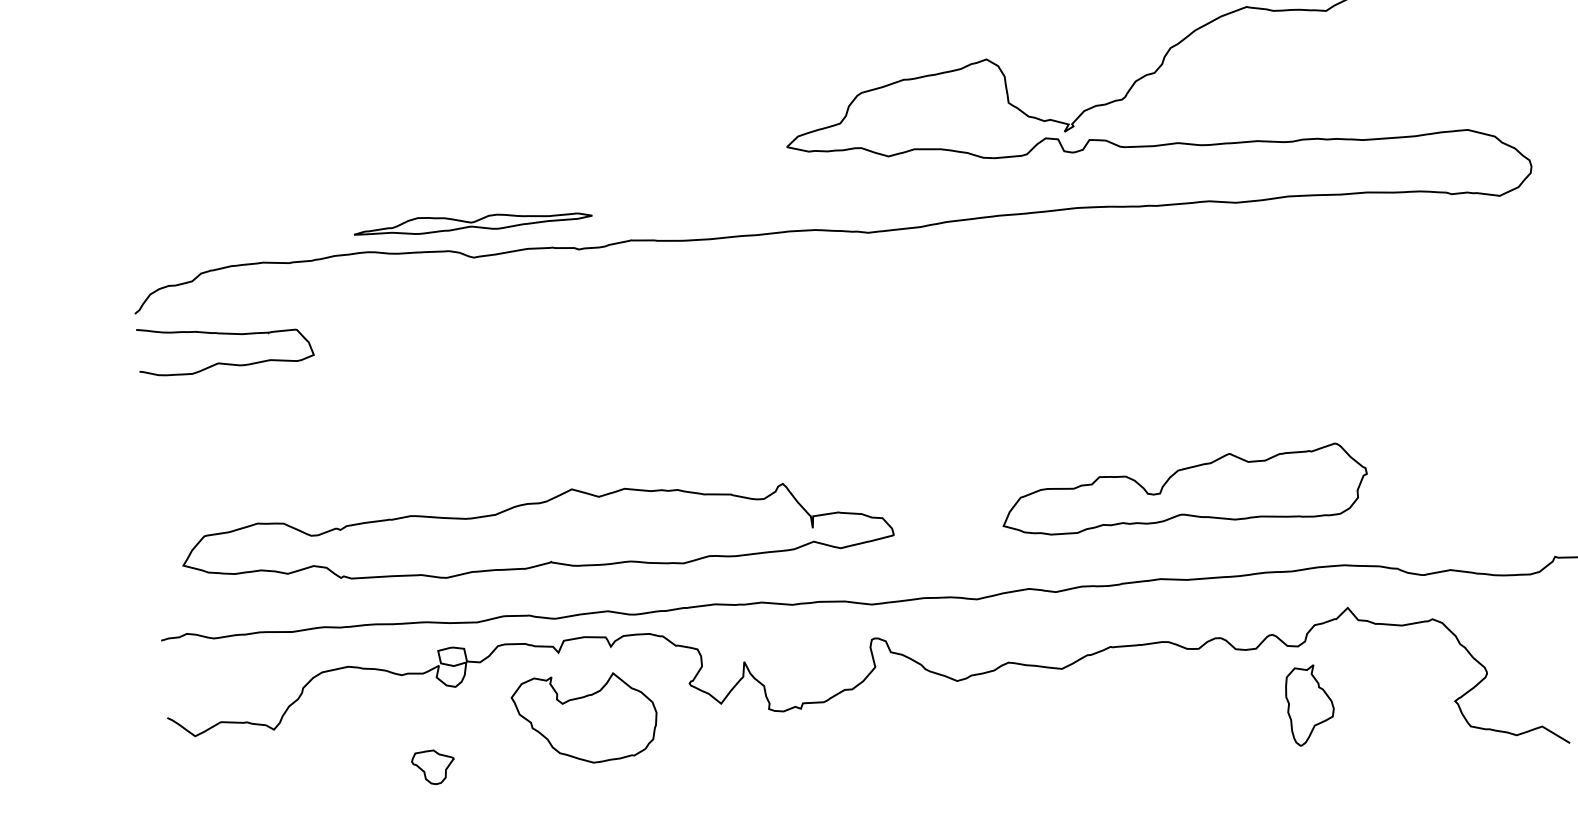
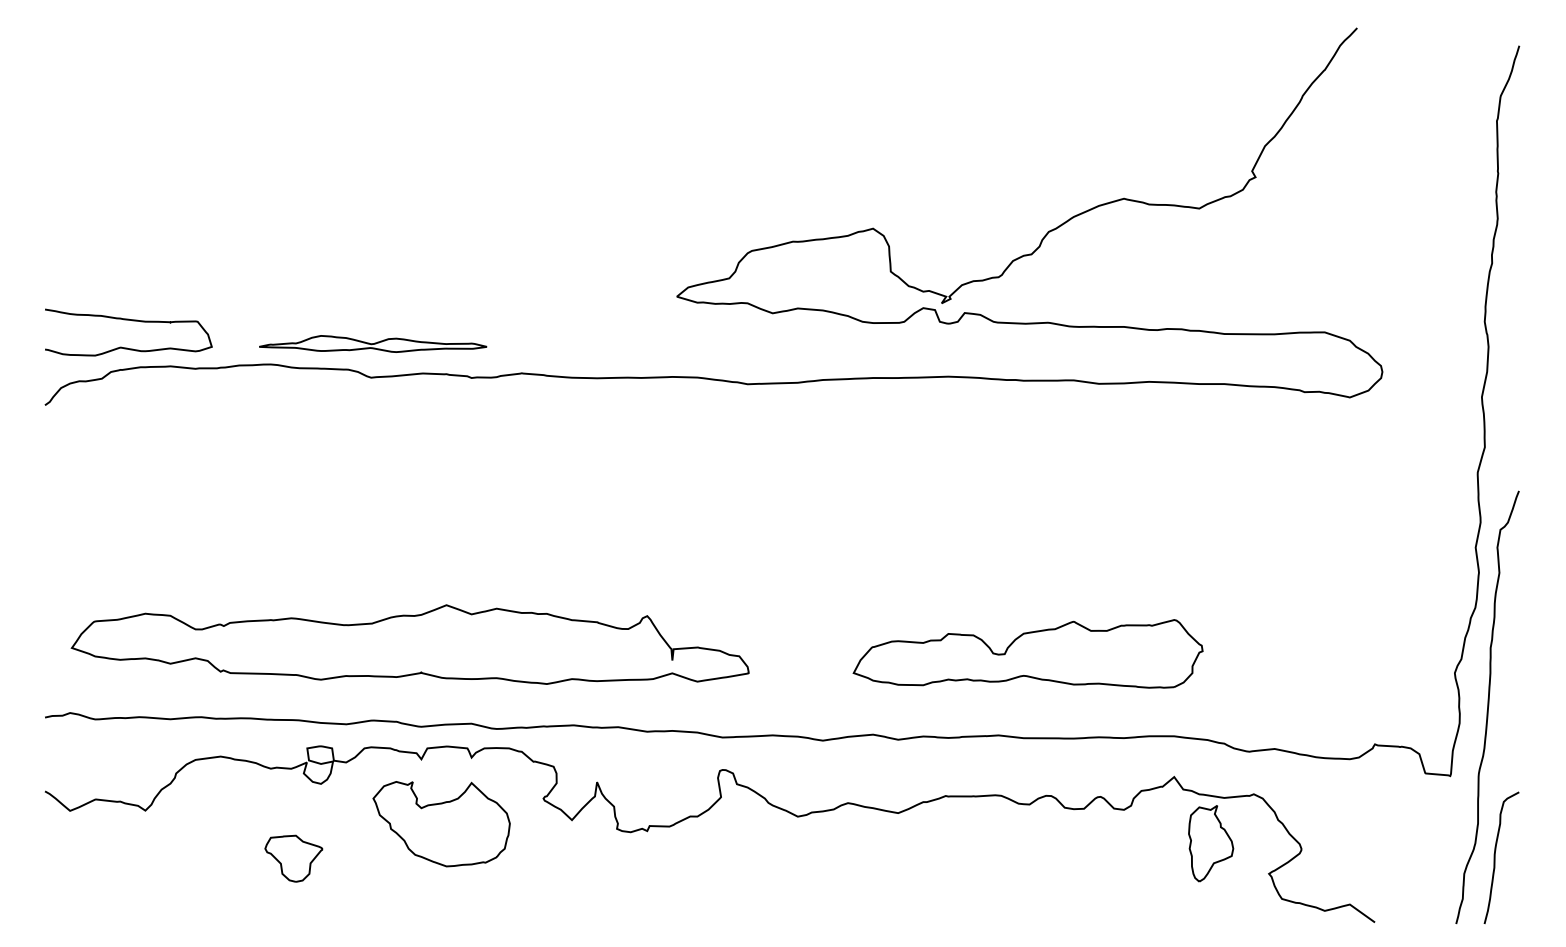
curve: (228, 335) -> (132, 321), moved
part: (1310, 705) -> (1211, 843), moved
part: (433, 767) -> (293, 858), size x1.43

